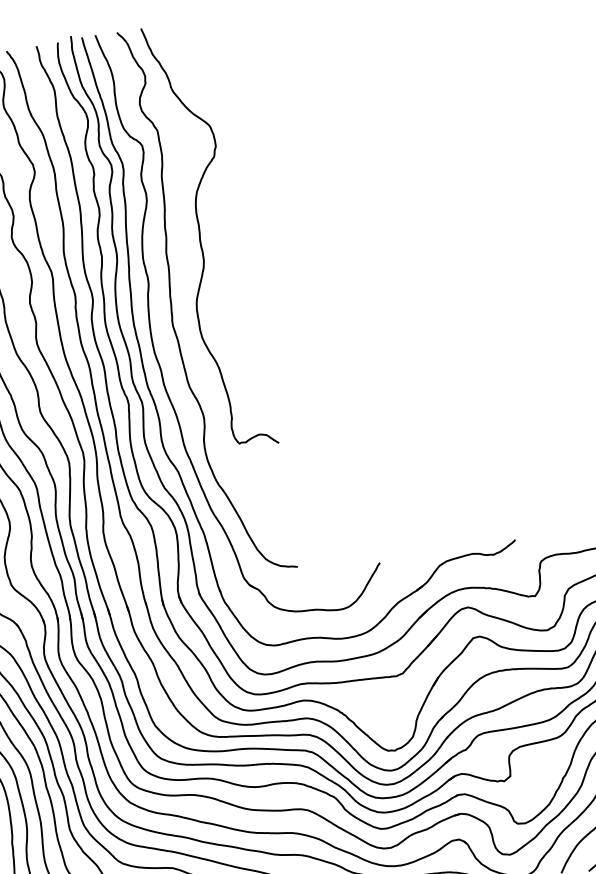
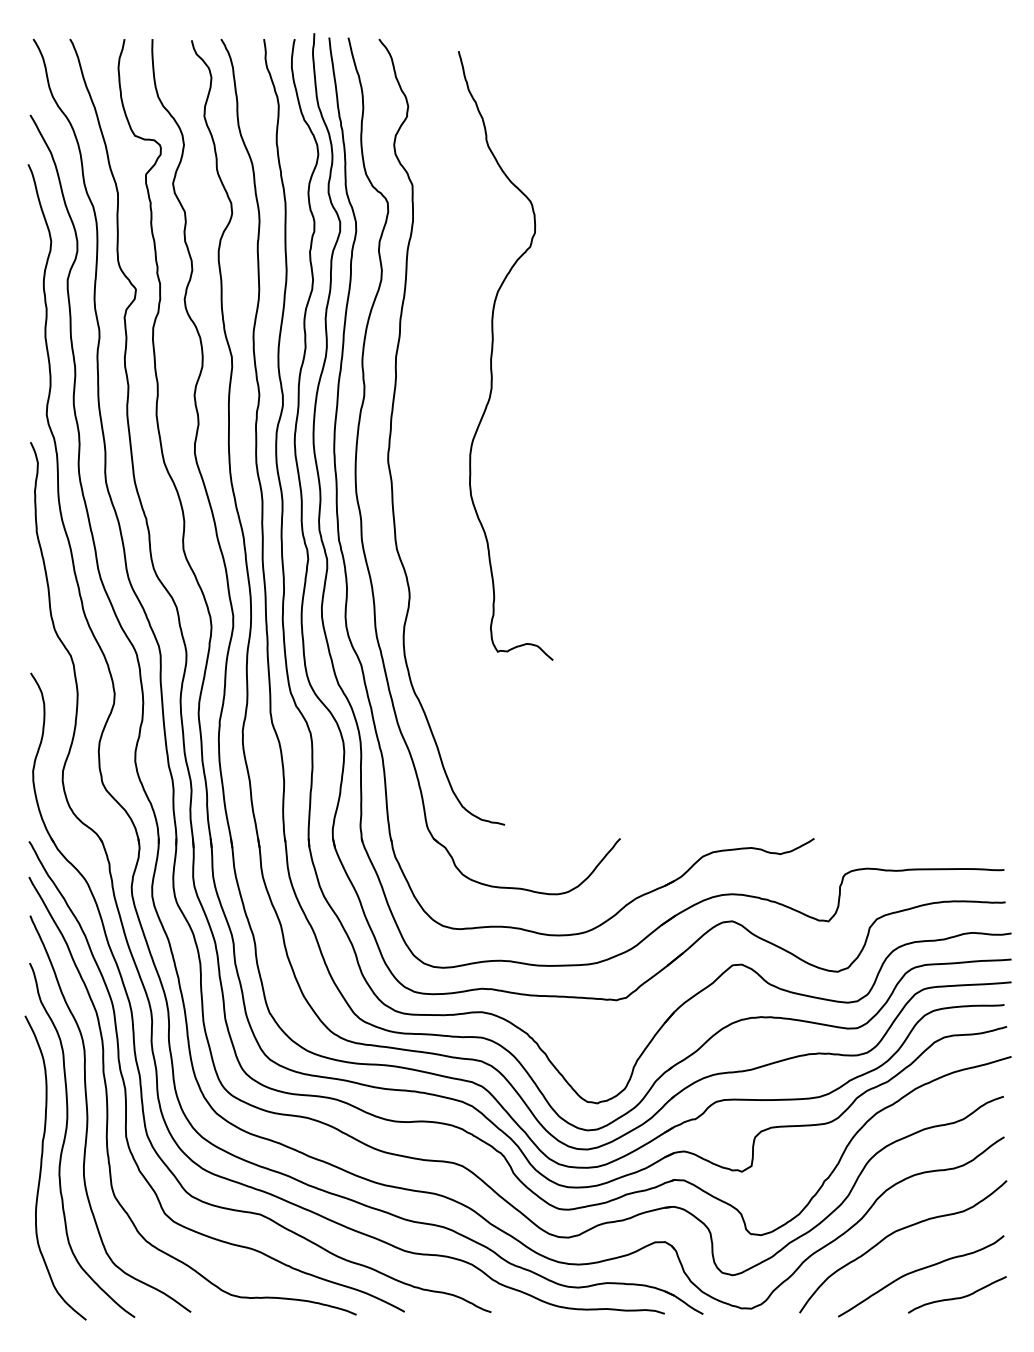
curve: (200, 237) -> (492, 355), moved

